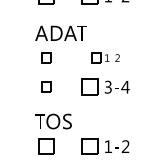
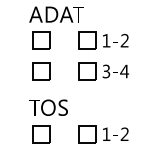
part: (46, 57) -> (41, 40), size x1.67
part: (105, 57) -> (103, 40), size x1.67
part: (46, 86) -> (41, 70), size x1.67

